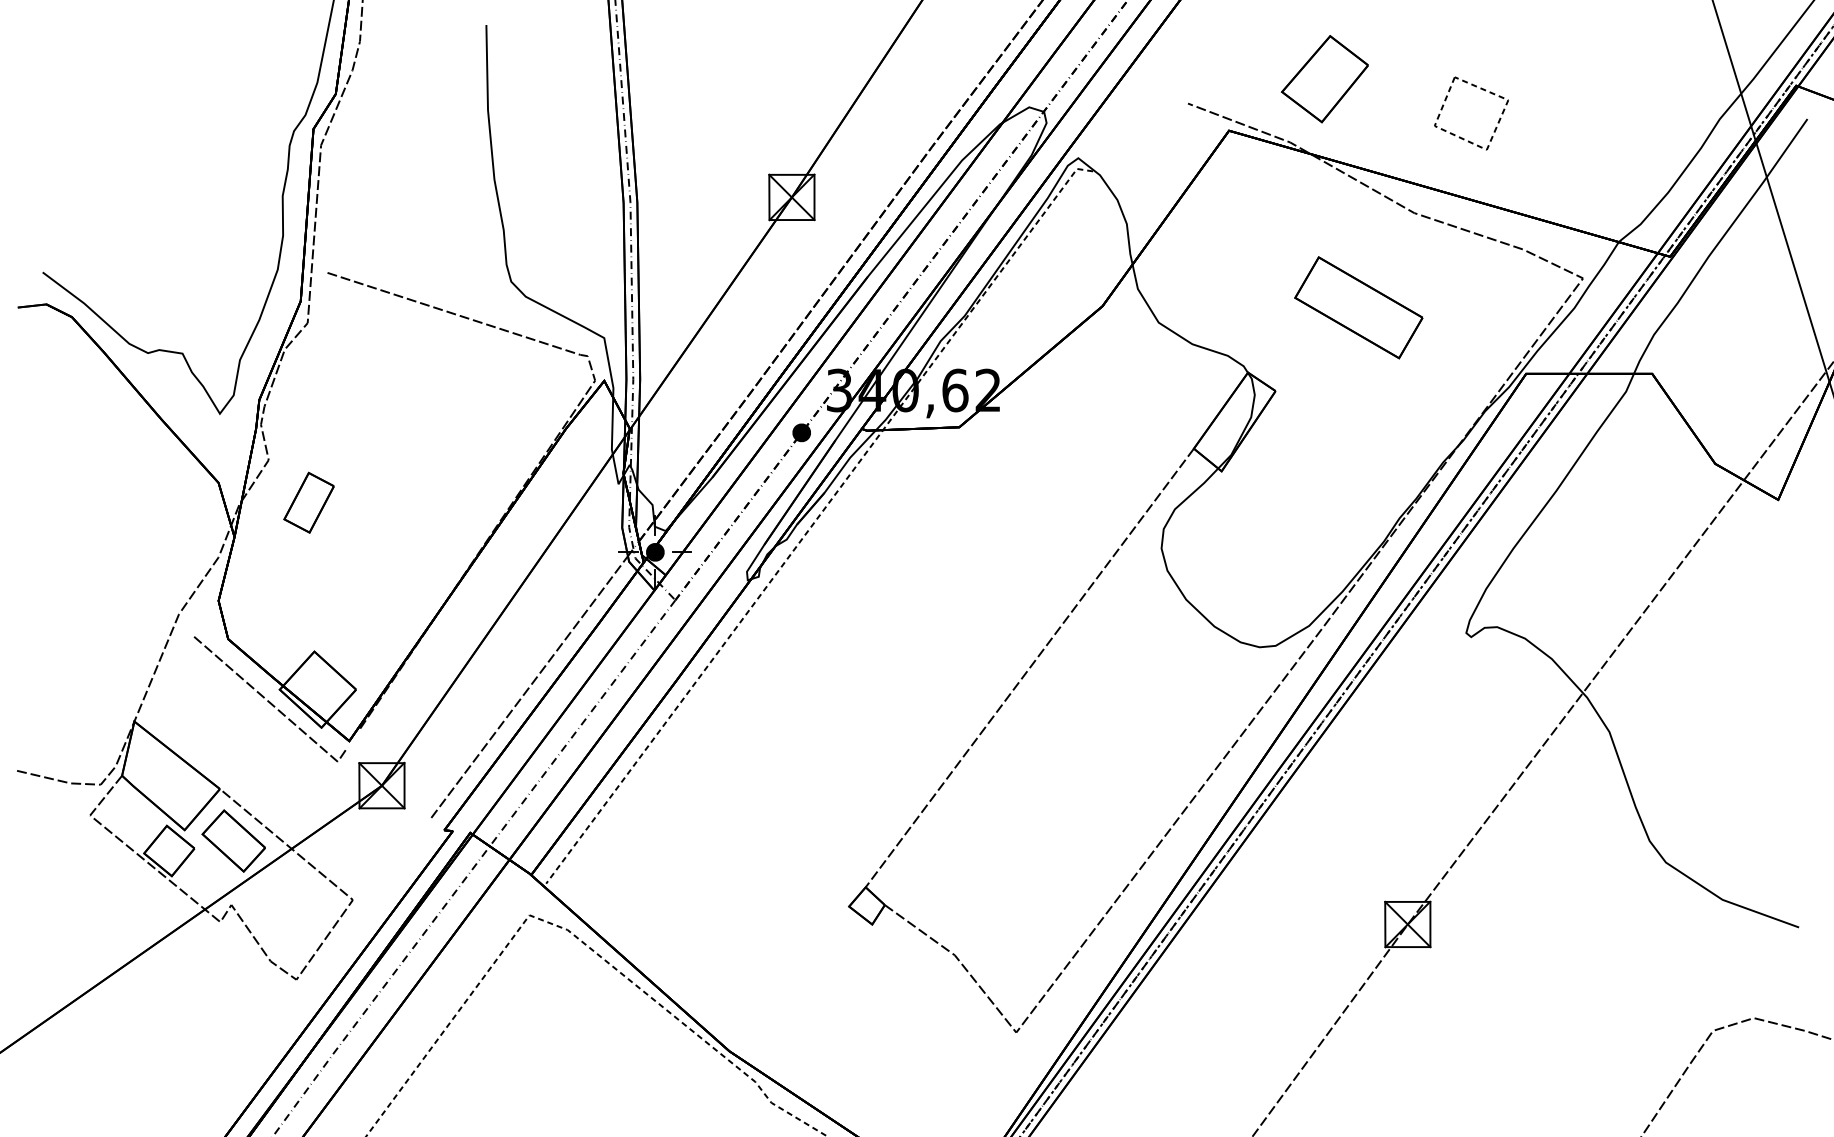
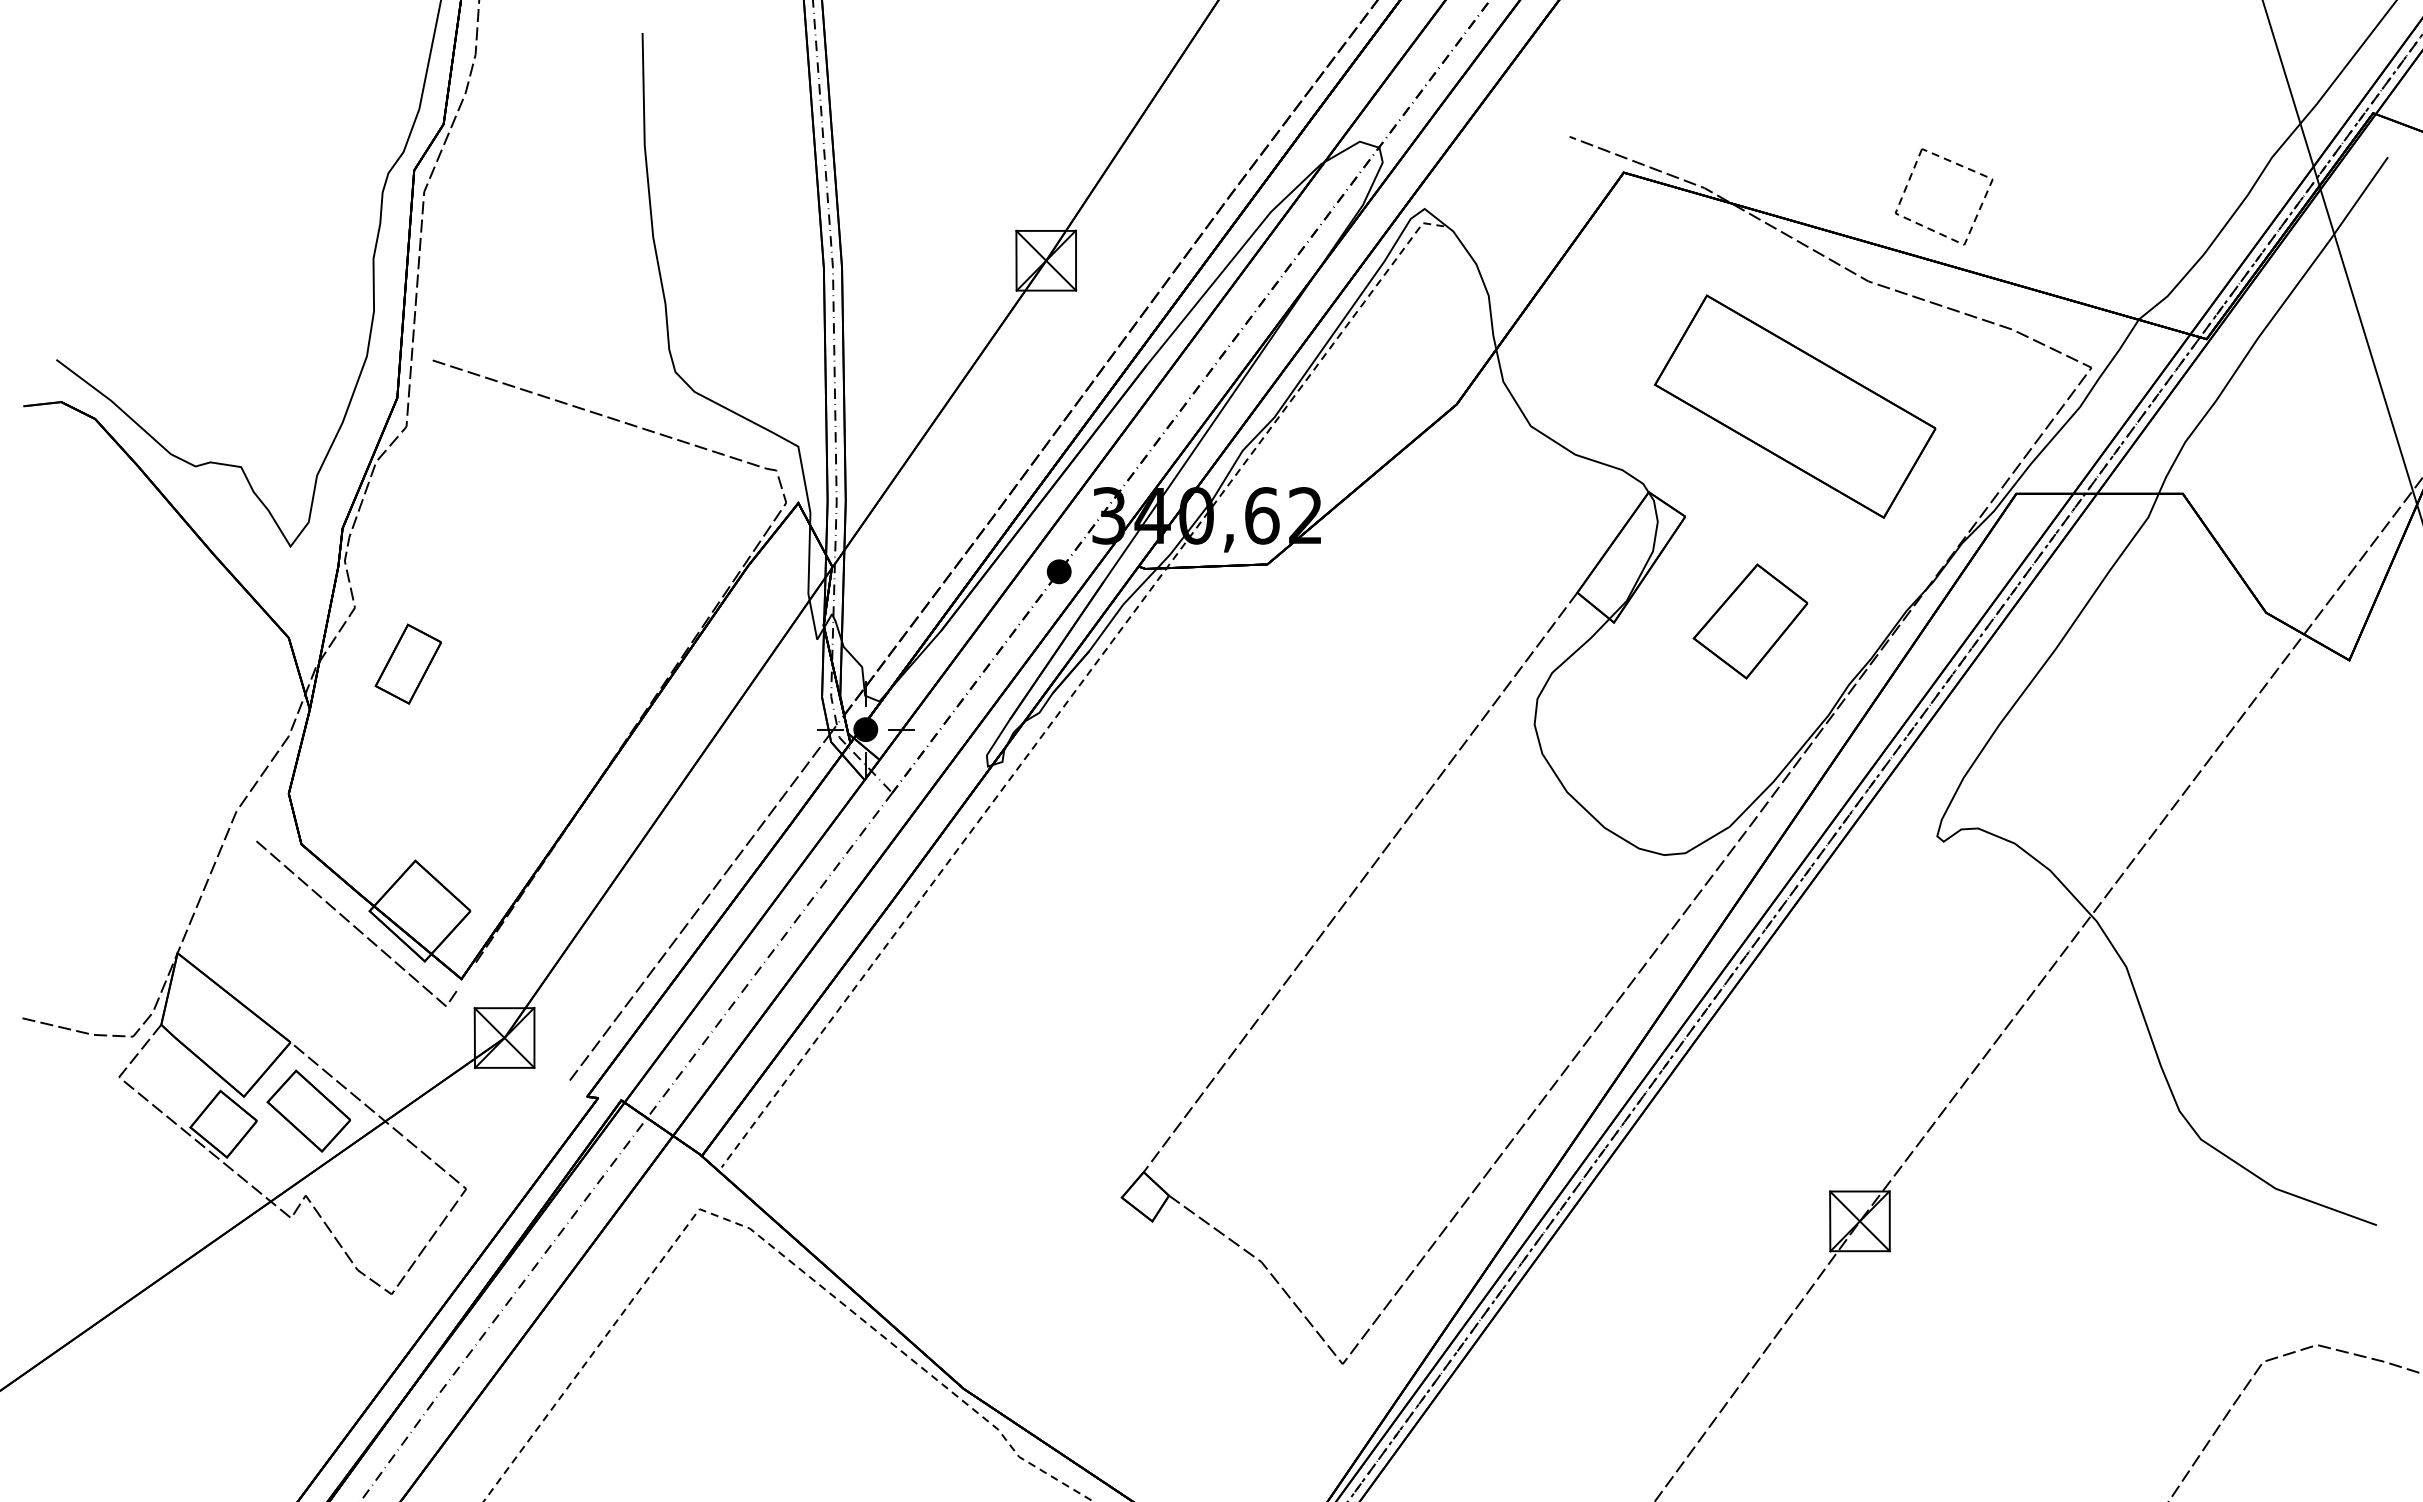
part: (1324, 79) -> (1750, 621), moved
part: (1481, 89) -> (1957, 165), moved
part: (1359, 307) -> (1795, 406), size x1.67

